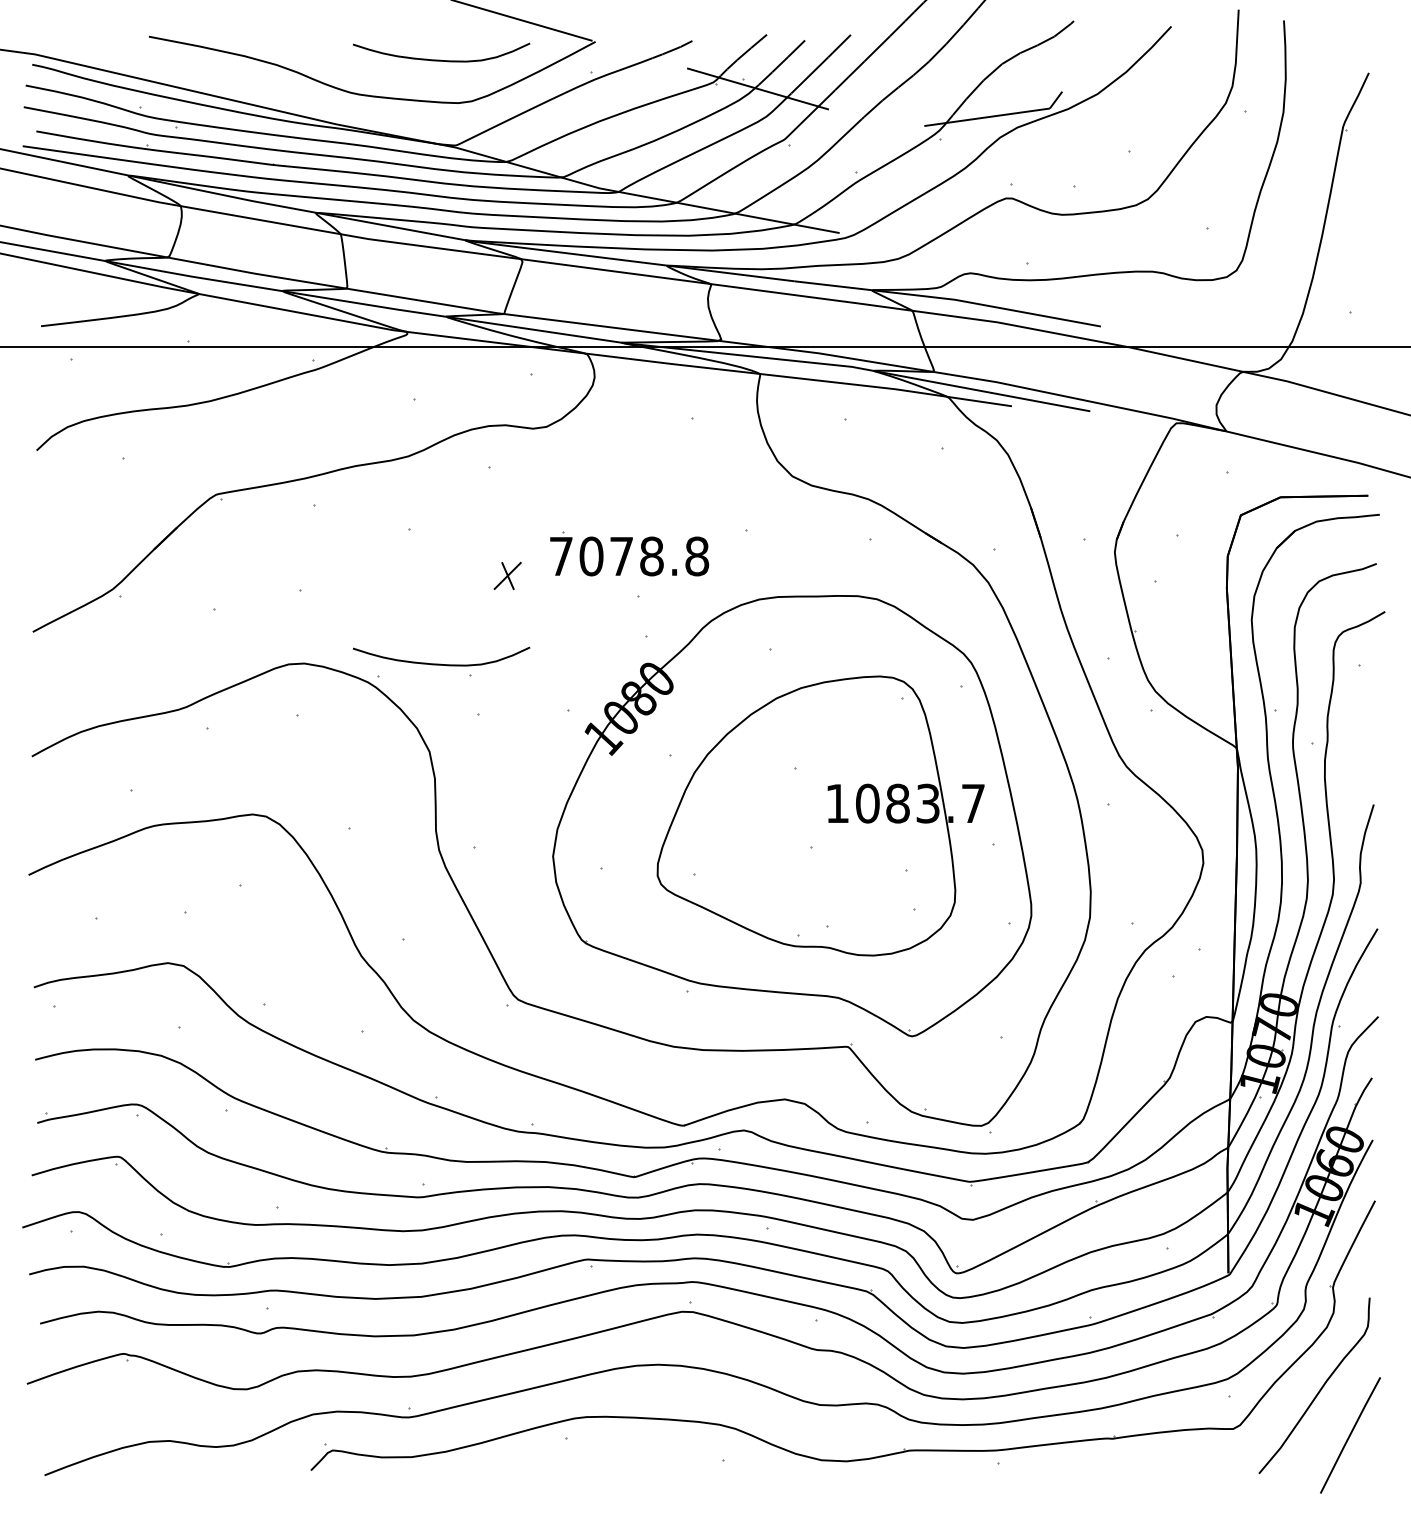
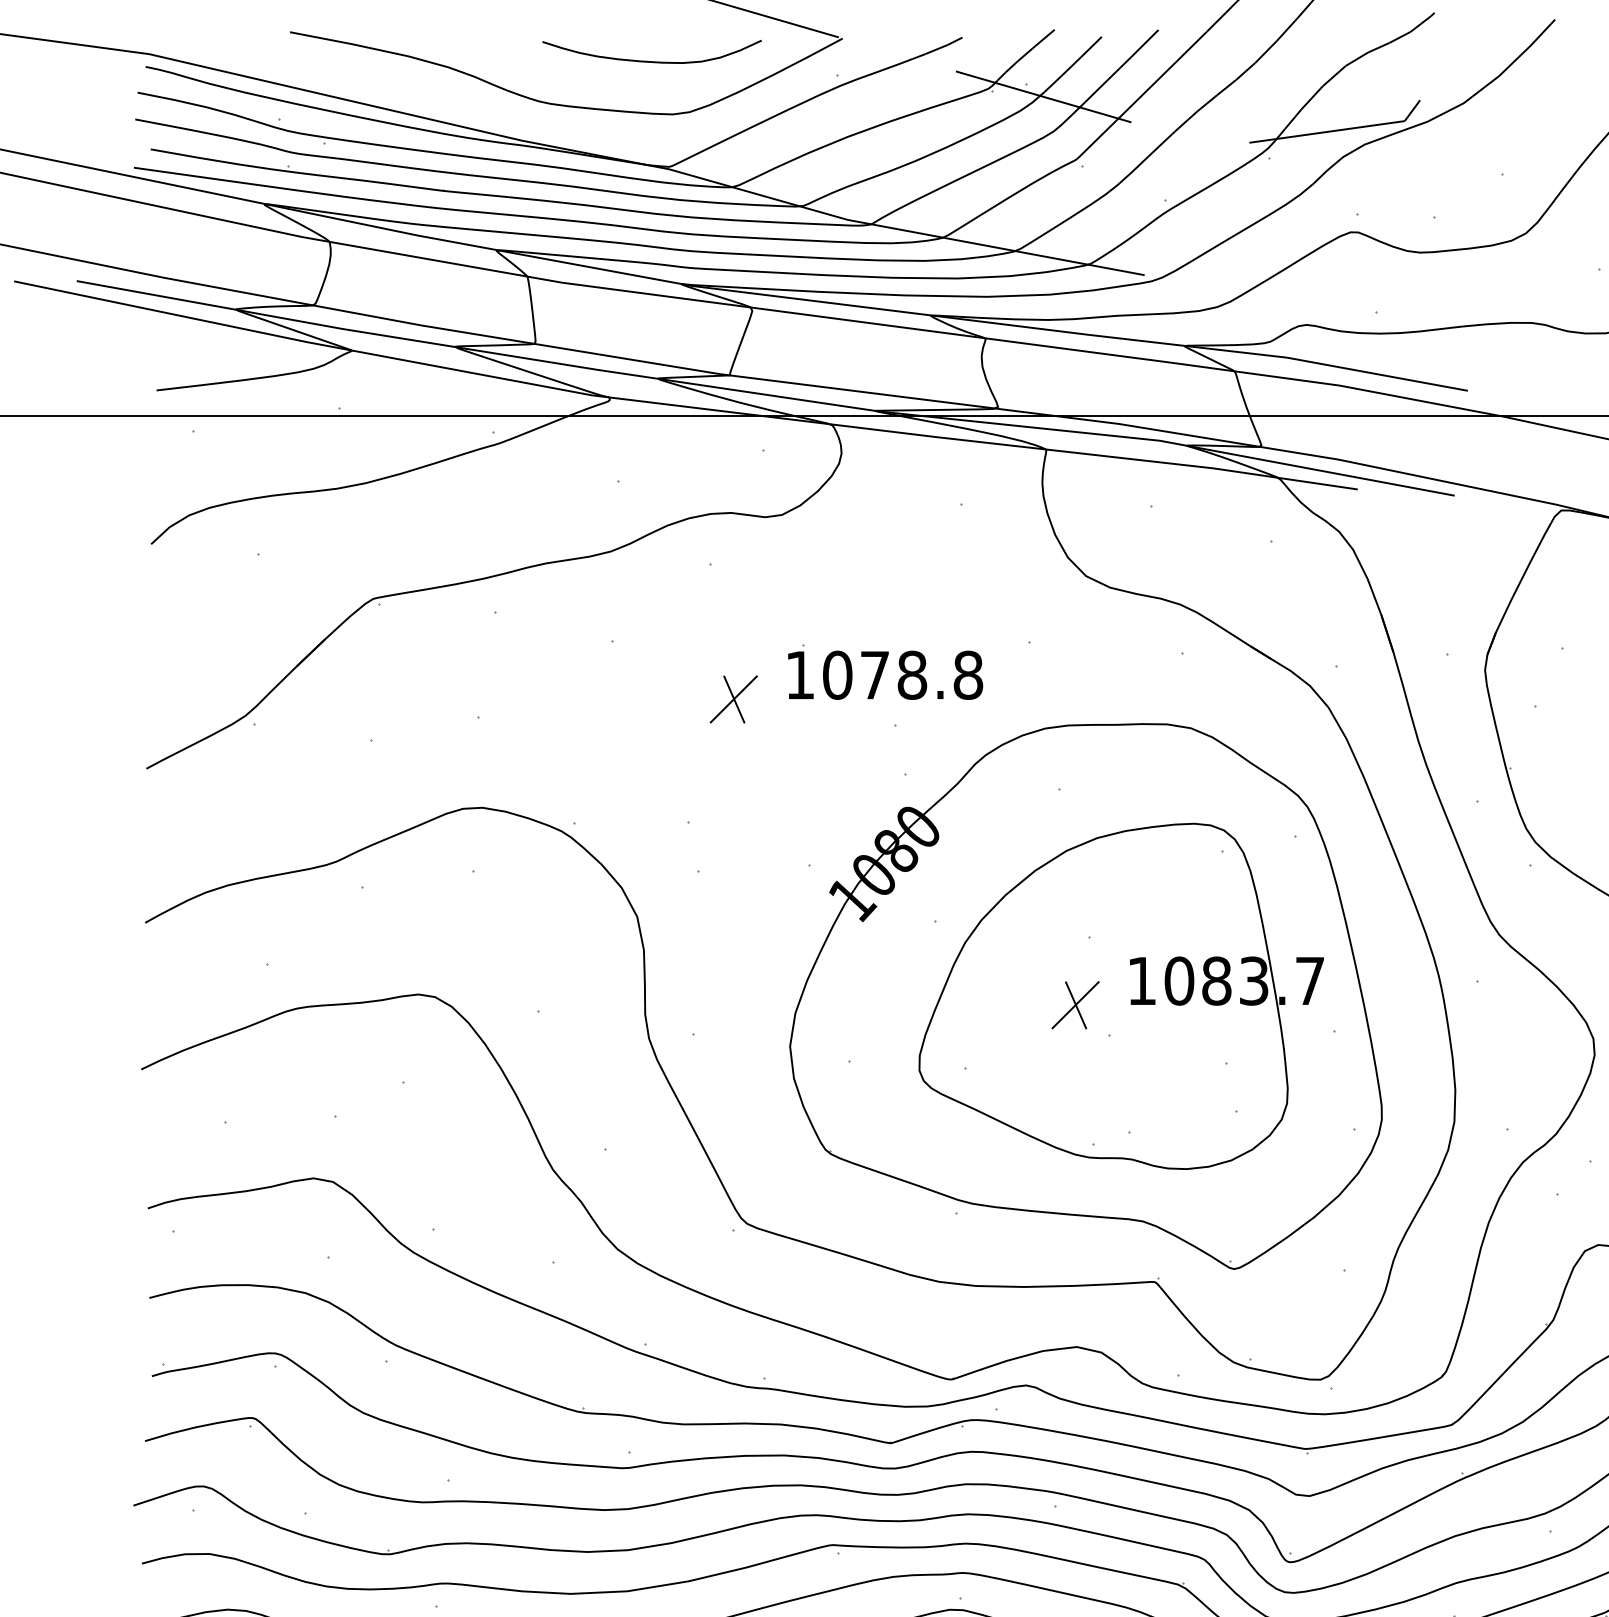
text: (561, 556) -> (800, 675), 7078.8 -> 1078.8
part: (507, 575) -> (733, 698), size x1.43
curve: (441, 663) -> (652, 807), removed
part: (783, 822) -> (1075, 1004), added

